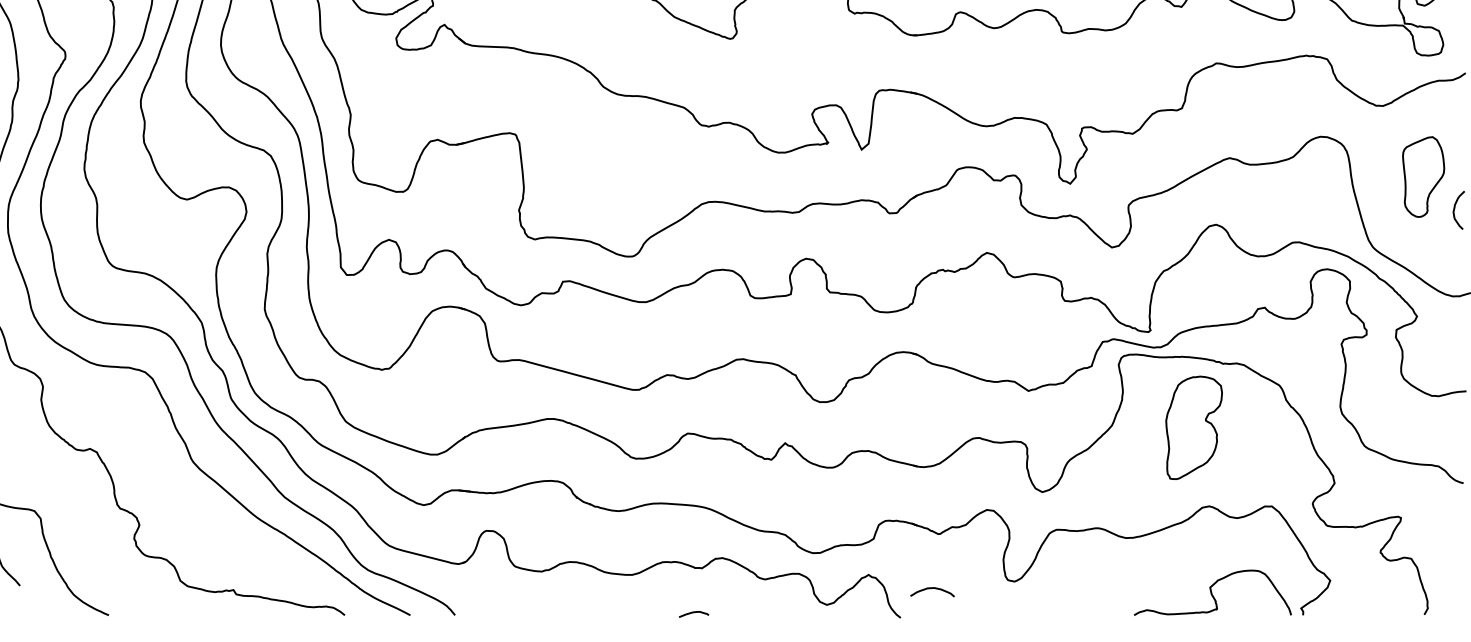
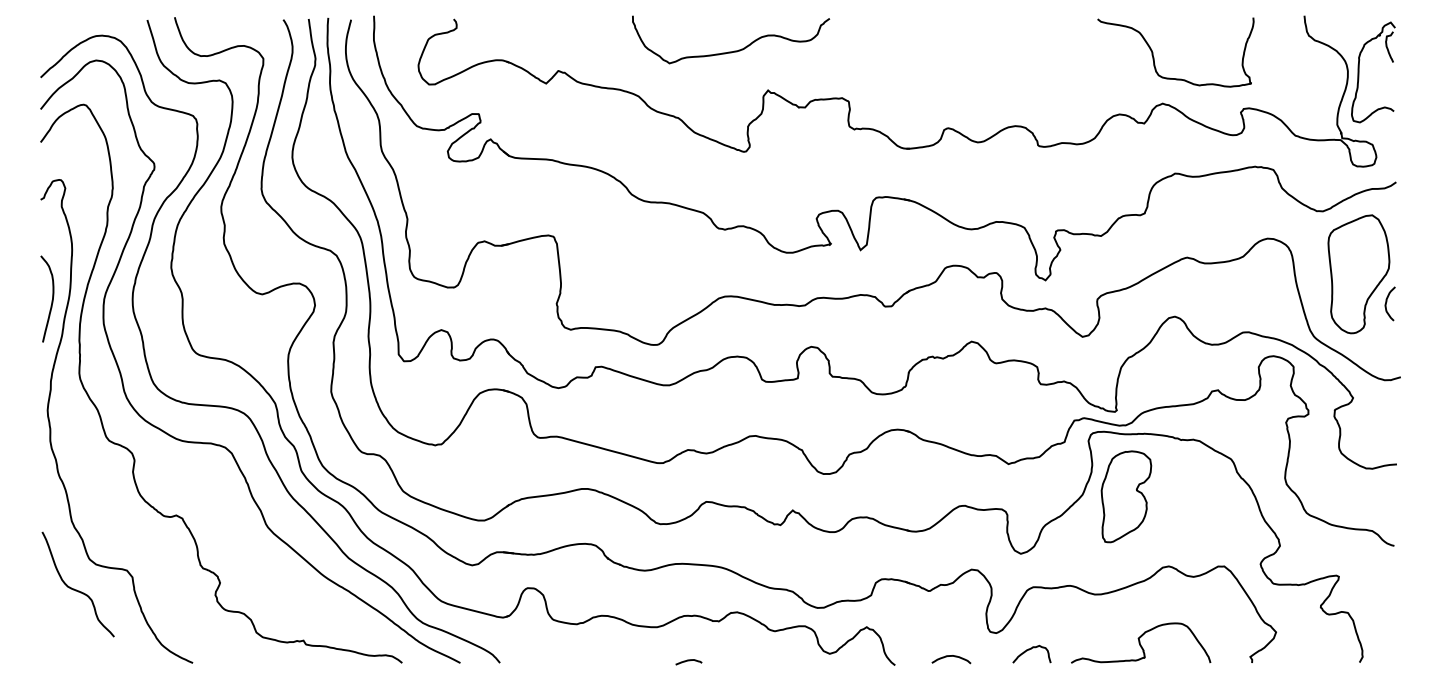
part: (1423, 177) -> (1358, 274), size x1.67
part: (1194, 427) -> (1126, 496), moved
curve: (932, 588) -> (951, 656), moved
curve: (1212, 592) -> (1140, 642), moved
curve: (1052, 601) -> (1029, 650), added
curve: (693, 613) -> (688, 661), moved

